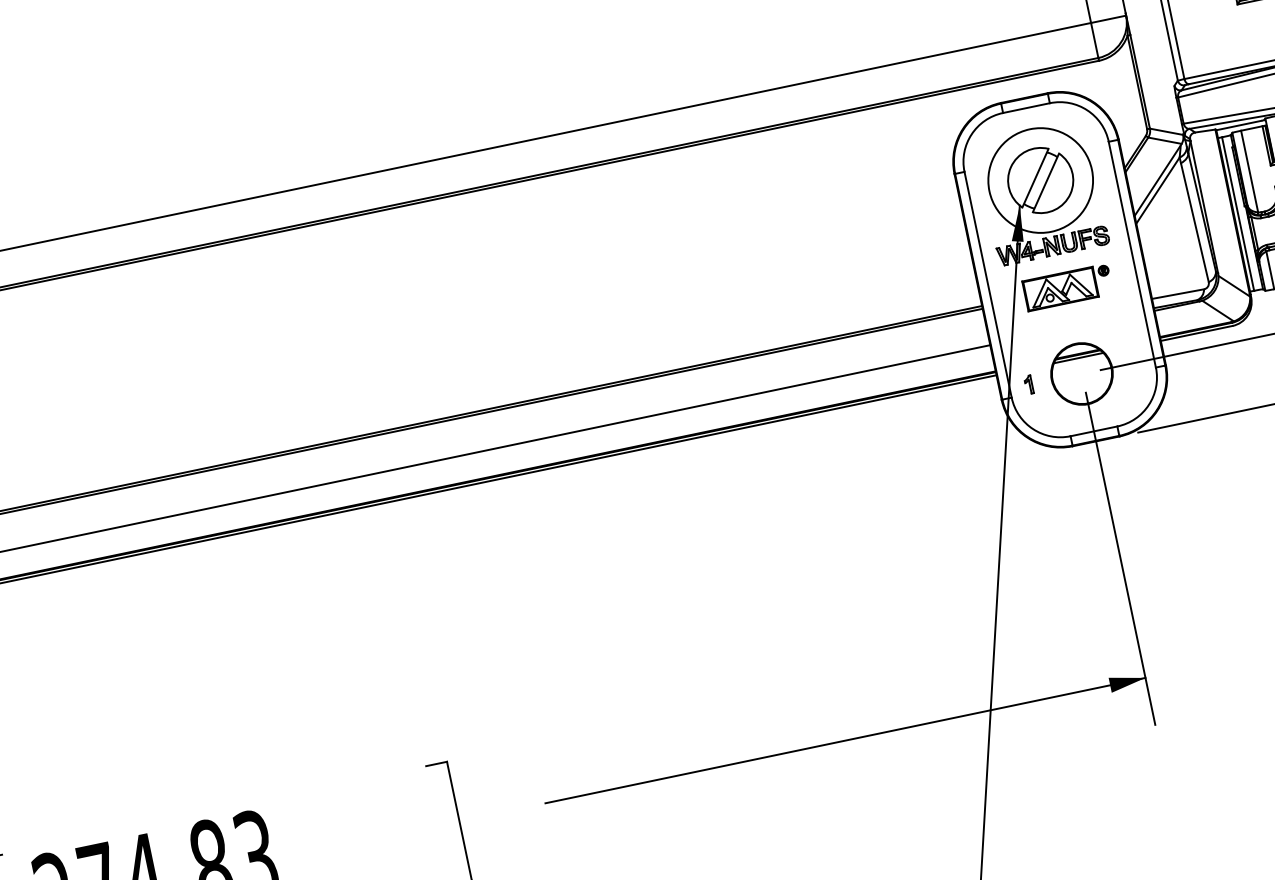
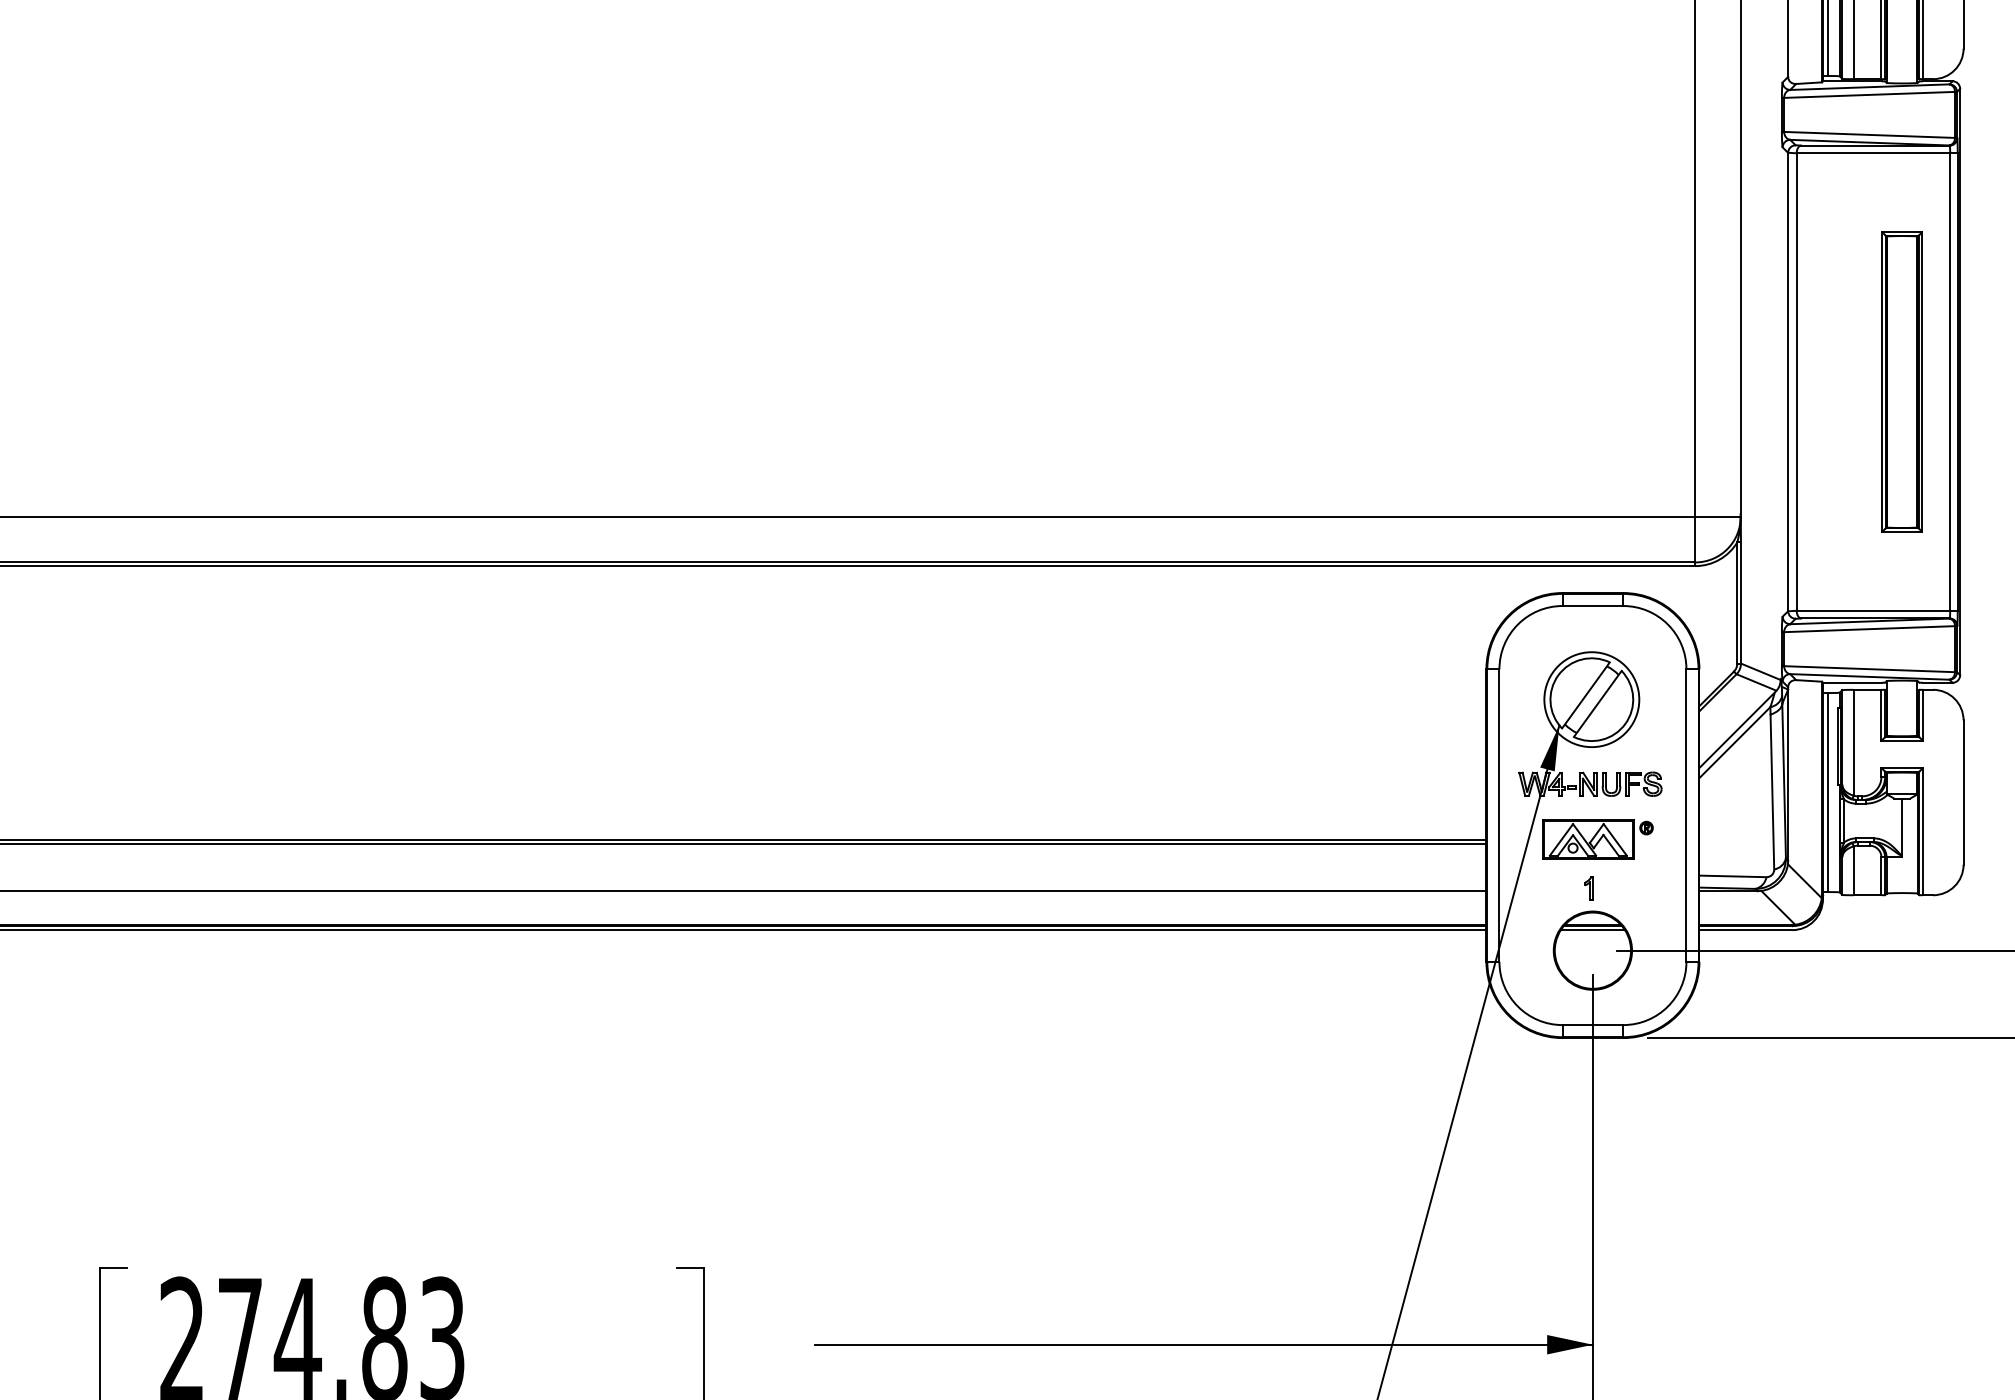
circle: (1040, 180) -> (1591, 699), size x0.71
part: (1028, 385) -> (1588, 888), moved

